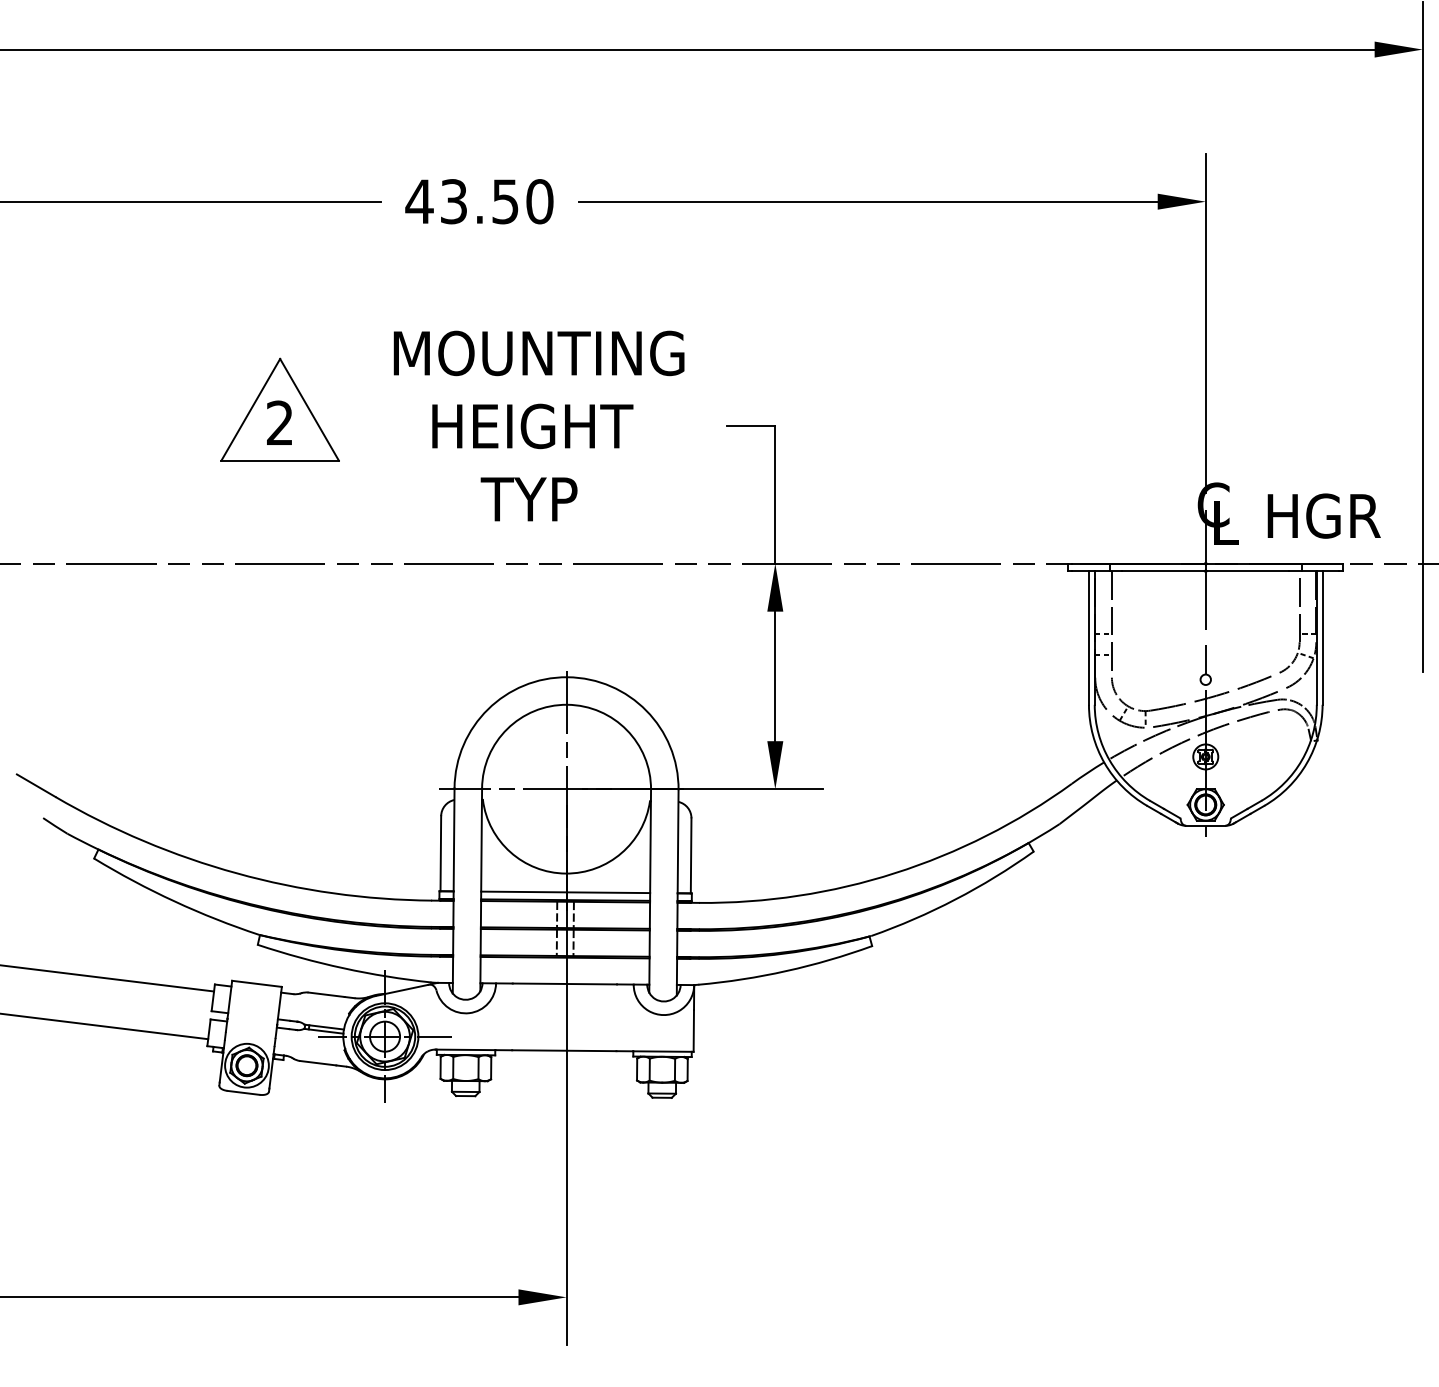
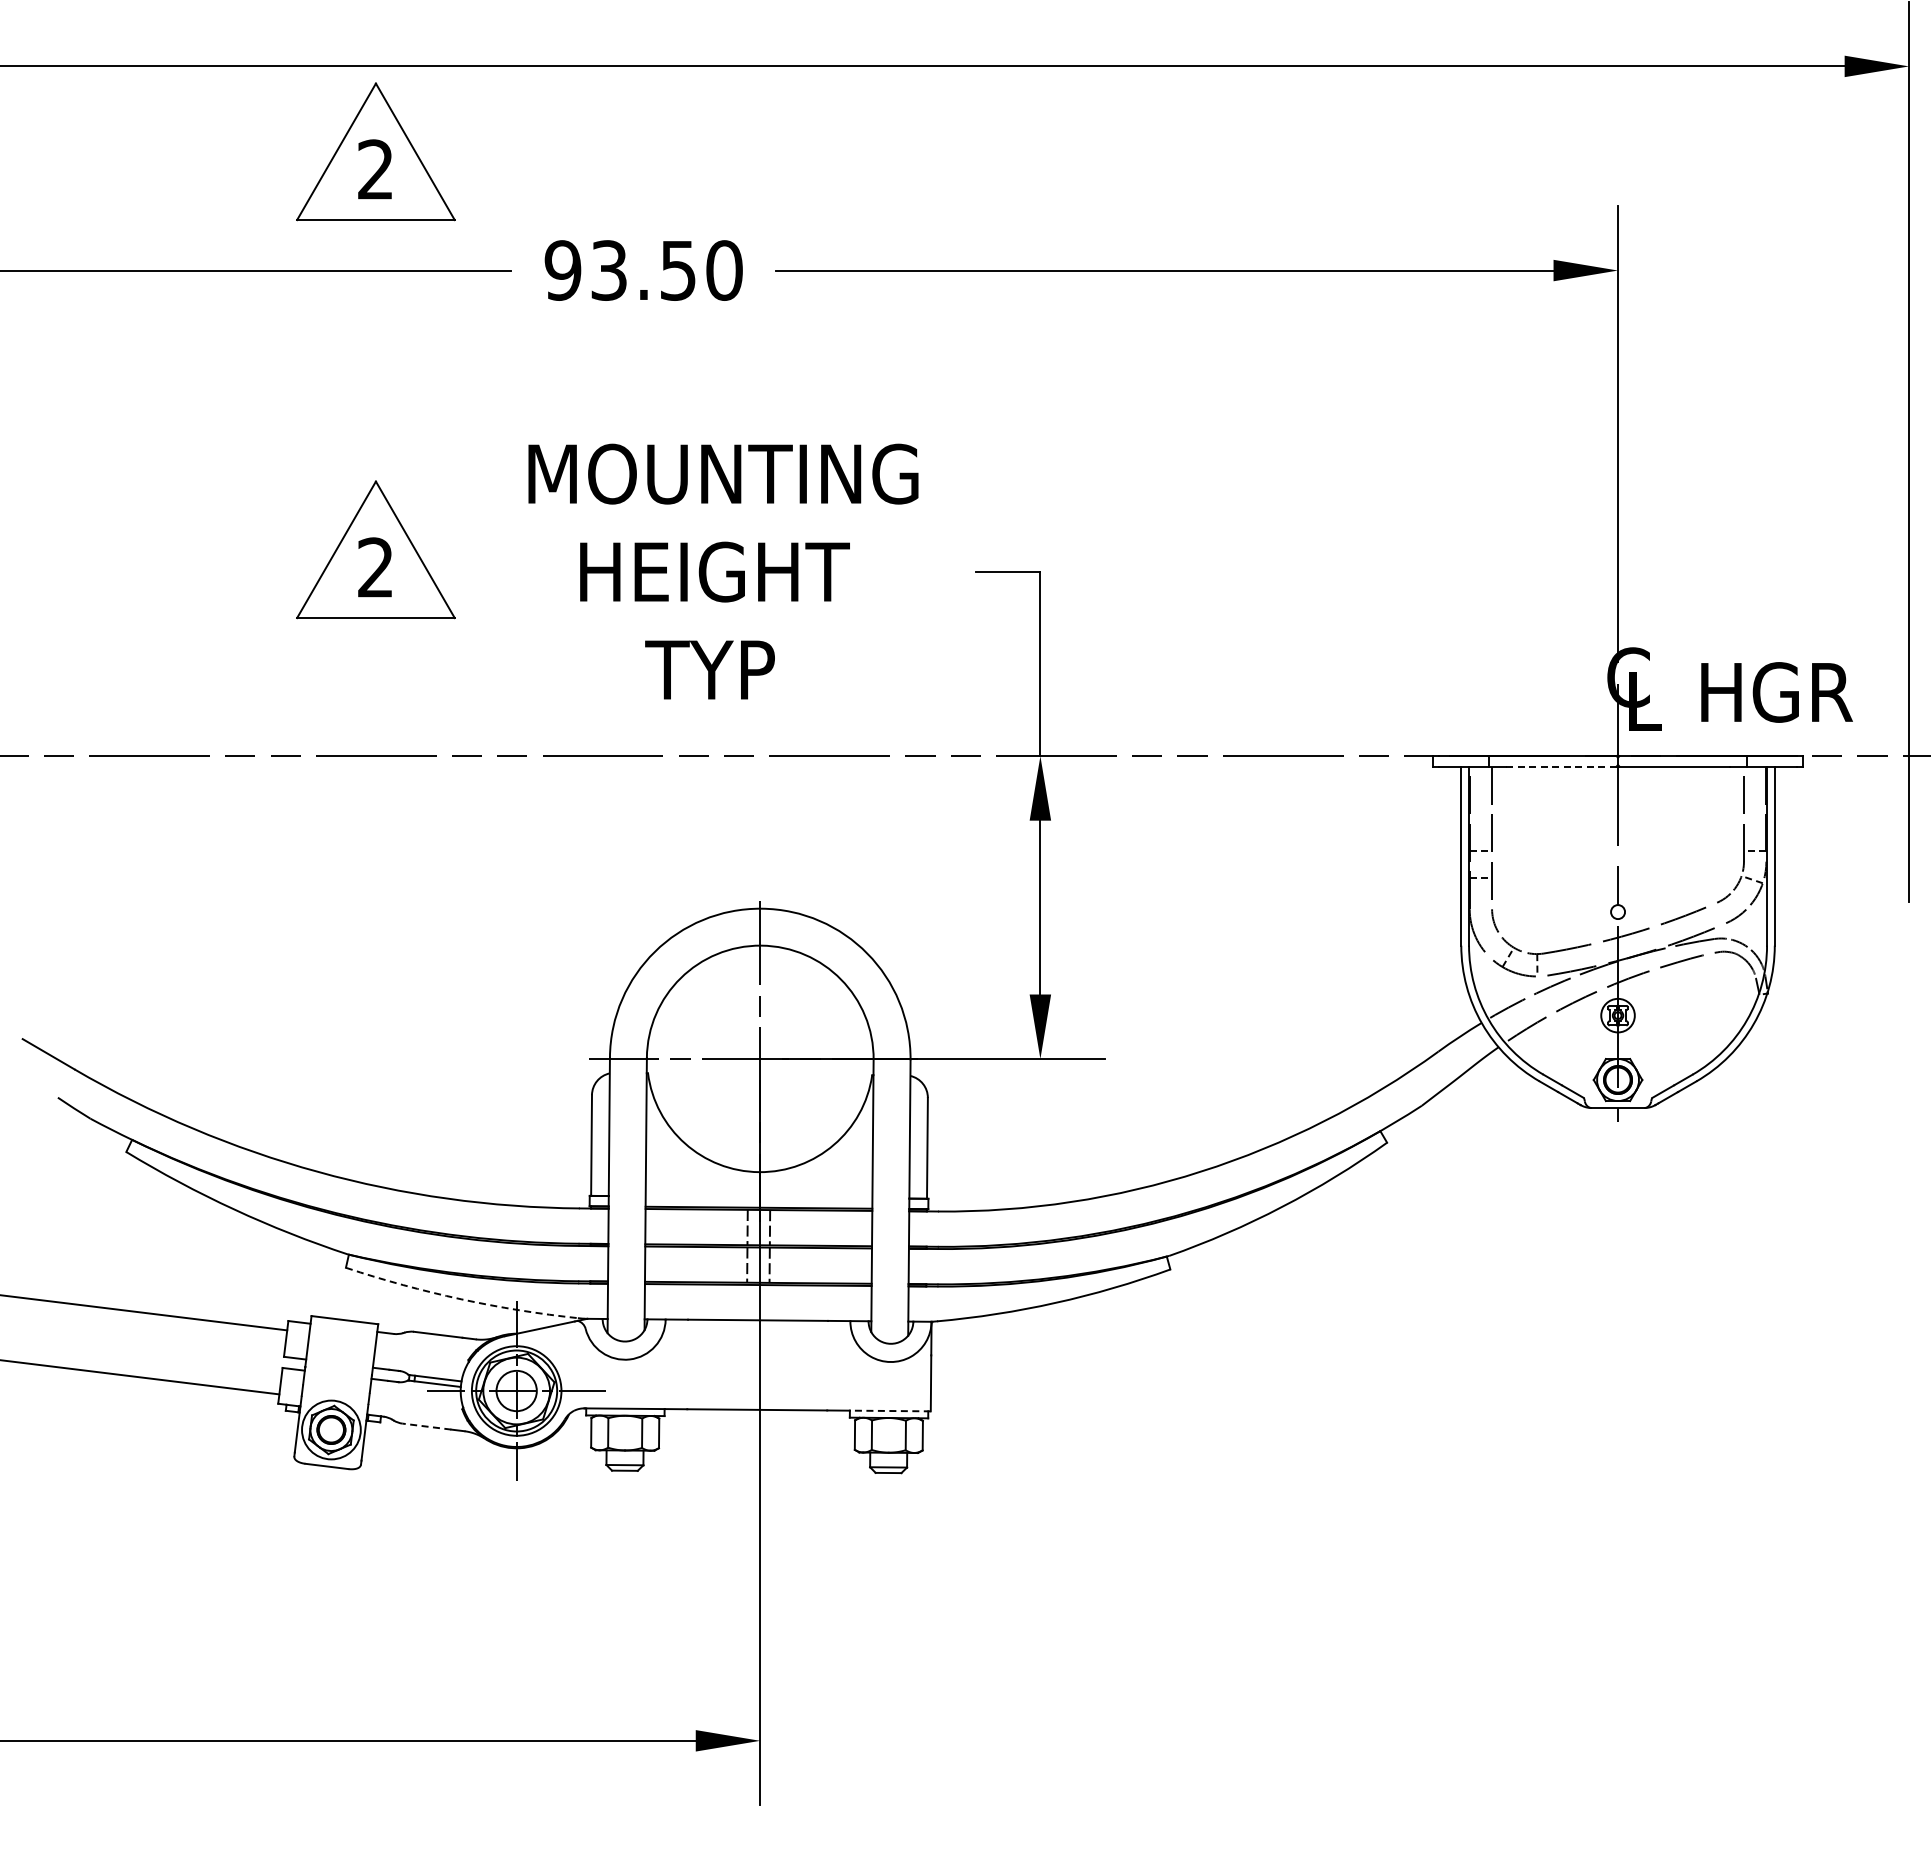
part: (279, 112) -> (375, 151), added
text: (419, 201) -> (562, 270), 43.50 -> 93.50
line: (1162, 571) -> (1560, 766), solid -> dashed
line: (565, 892) -> (758, 1197), removed
arc: (343, 968) -> (461, 1299), solid -> dashed
line: (663, 1051) -> (890, 1411), solid -> dashed
line: (317, 1063) -> (426, 1426), solid -> dashed

